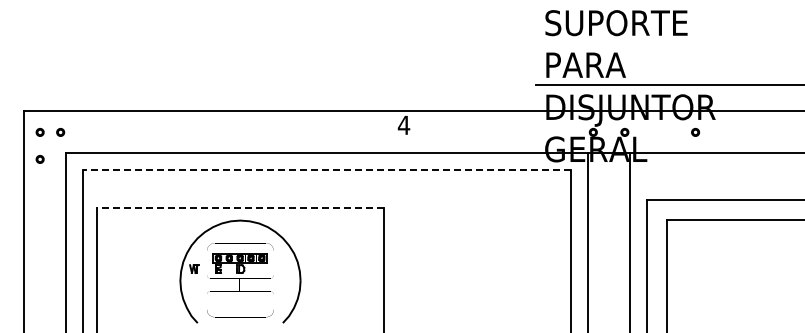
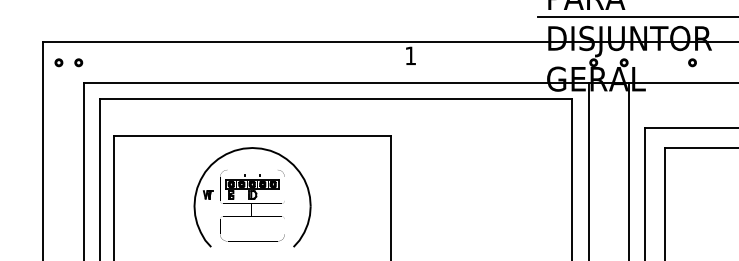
text: (403, 124) -> (410, 55), 4 -> 1
part: (39, 159) -> (58, 88), removed
line: (326, 170) -> (335, 99), dashed -> solid
line: (239, 208) -> (251, 136), dashed -> solid

